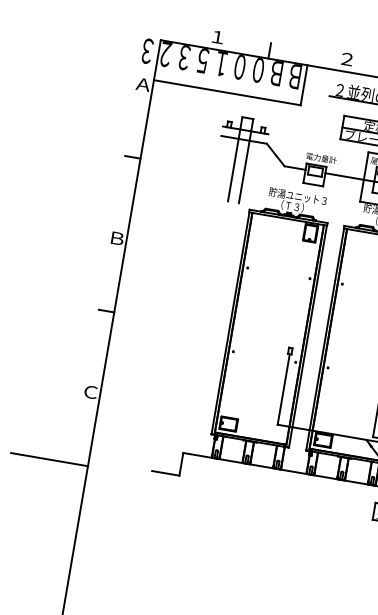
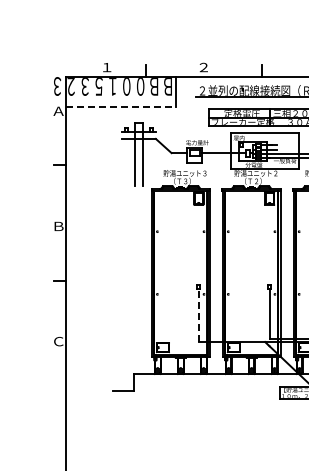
line: (227, 92) -> (120, 106), solid -> dashed
line: (283, 389) -> (198, 315), solid -> dashed
line: (48, 459) -> (36, 395), removed

